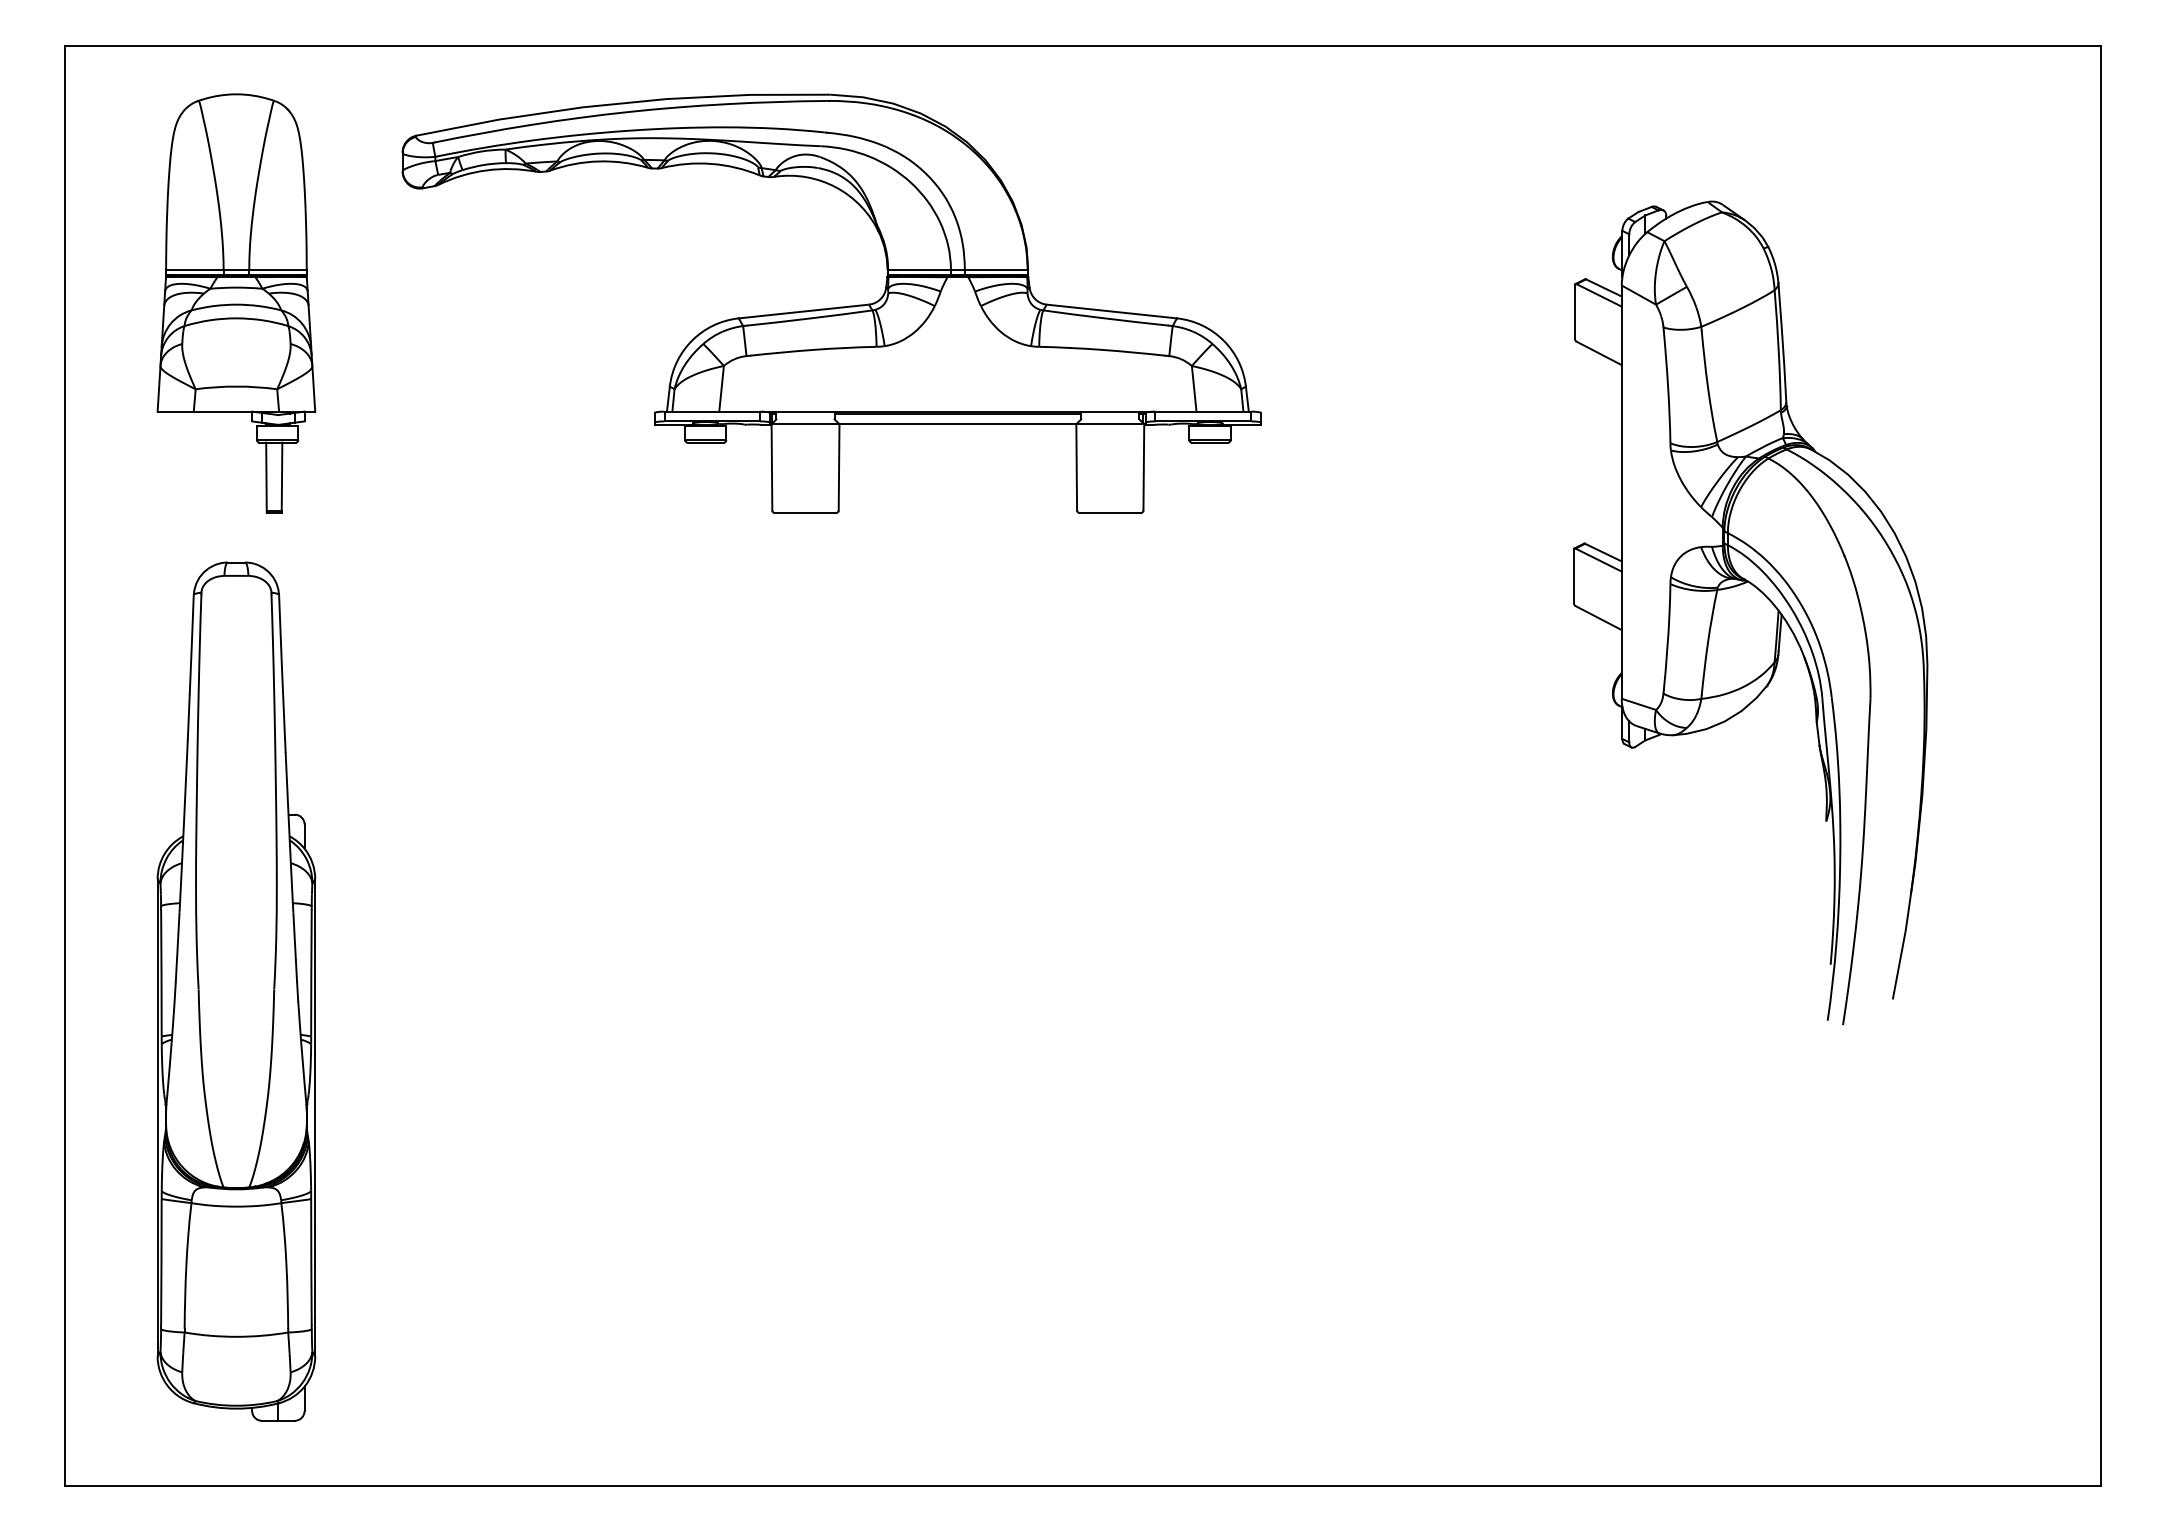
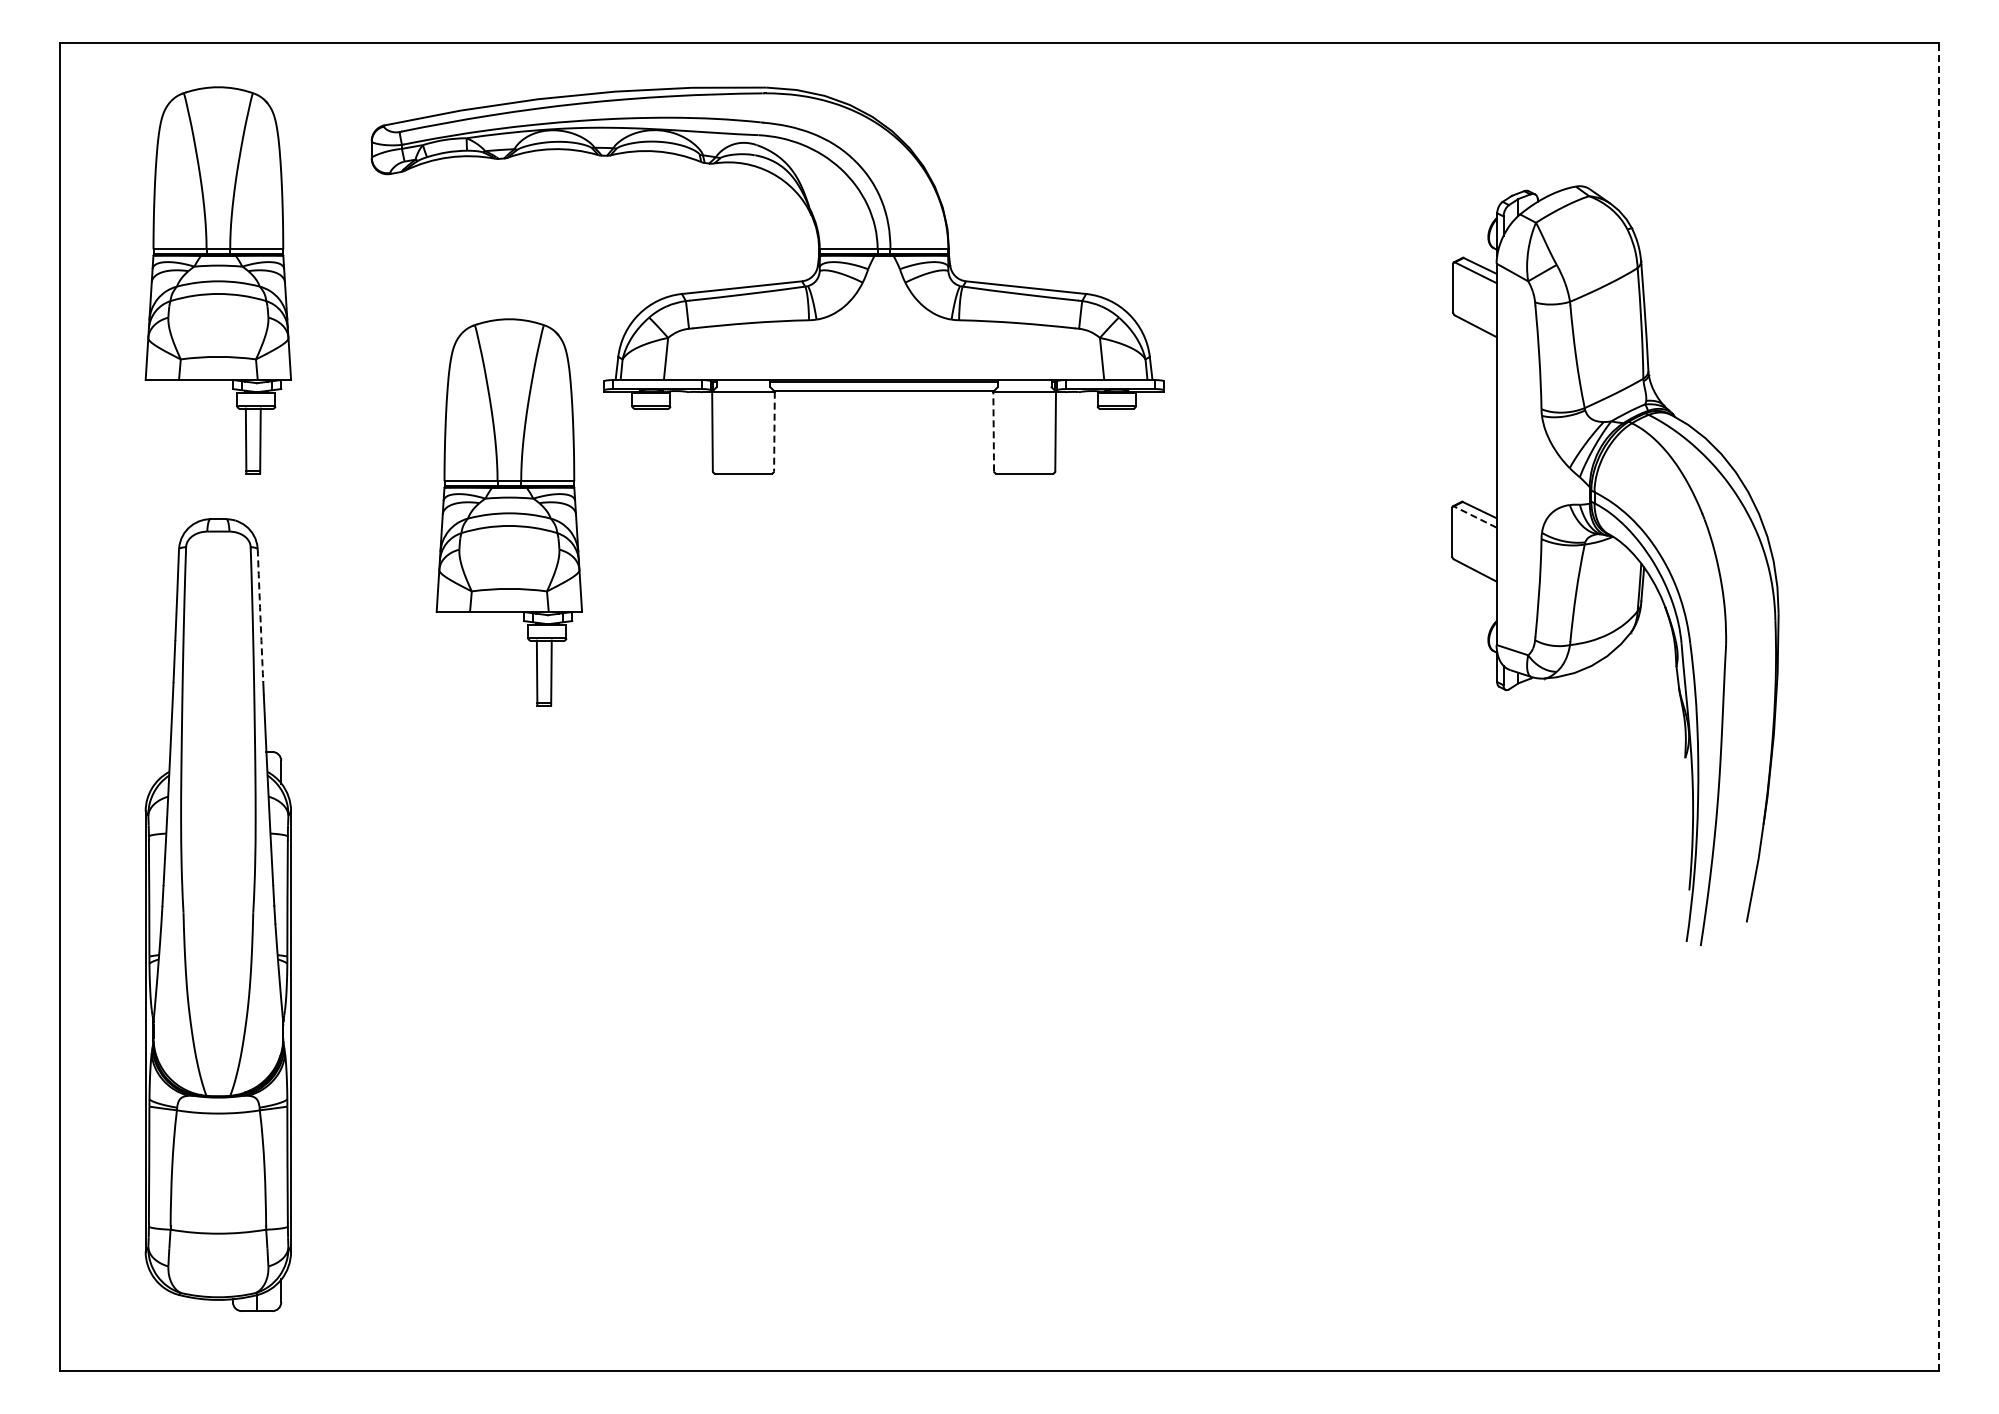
line: (839, 467) -> (774, 431), solid -> dashed
line: (1076, 467) -> (993, 431), solid -> dashed
part: (550, 555) -> (508, 512), added
line: (1598, 560) -> (1475, 517), solid -> dashed
arc: (282, 666) -> (260, 615), solid -> dashed
line: (2101, 765) -> (1939, 706), solid -> dashed

